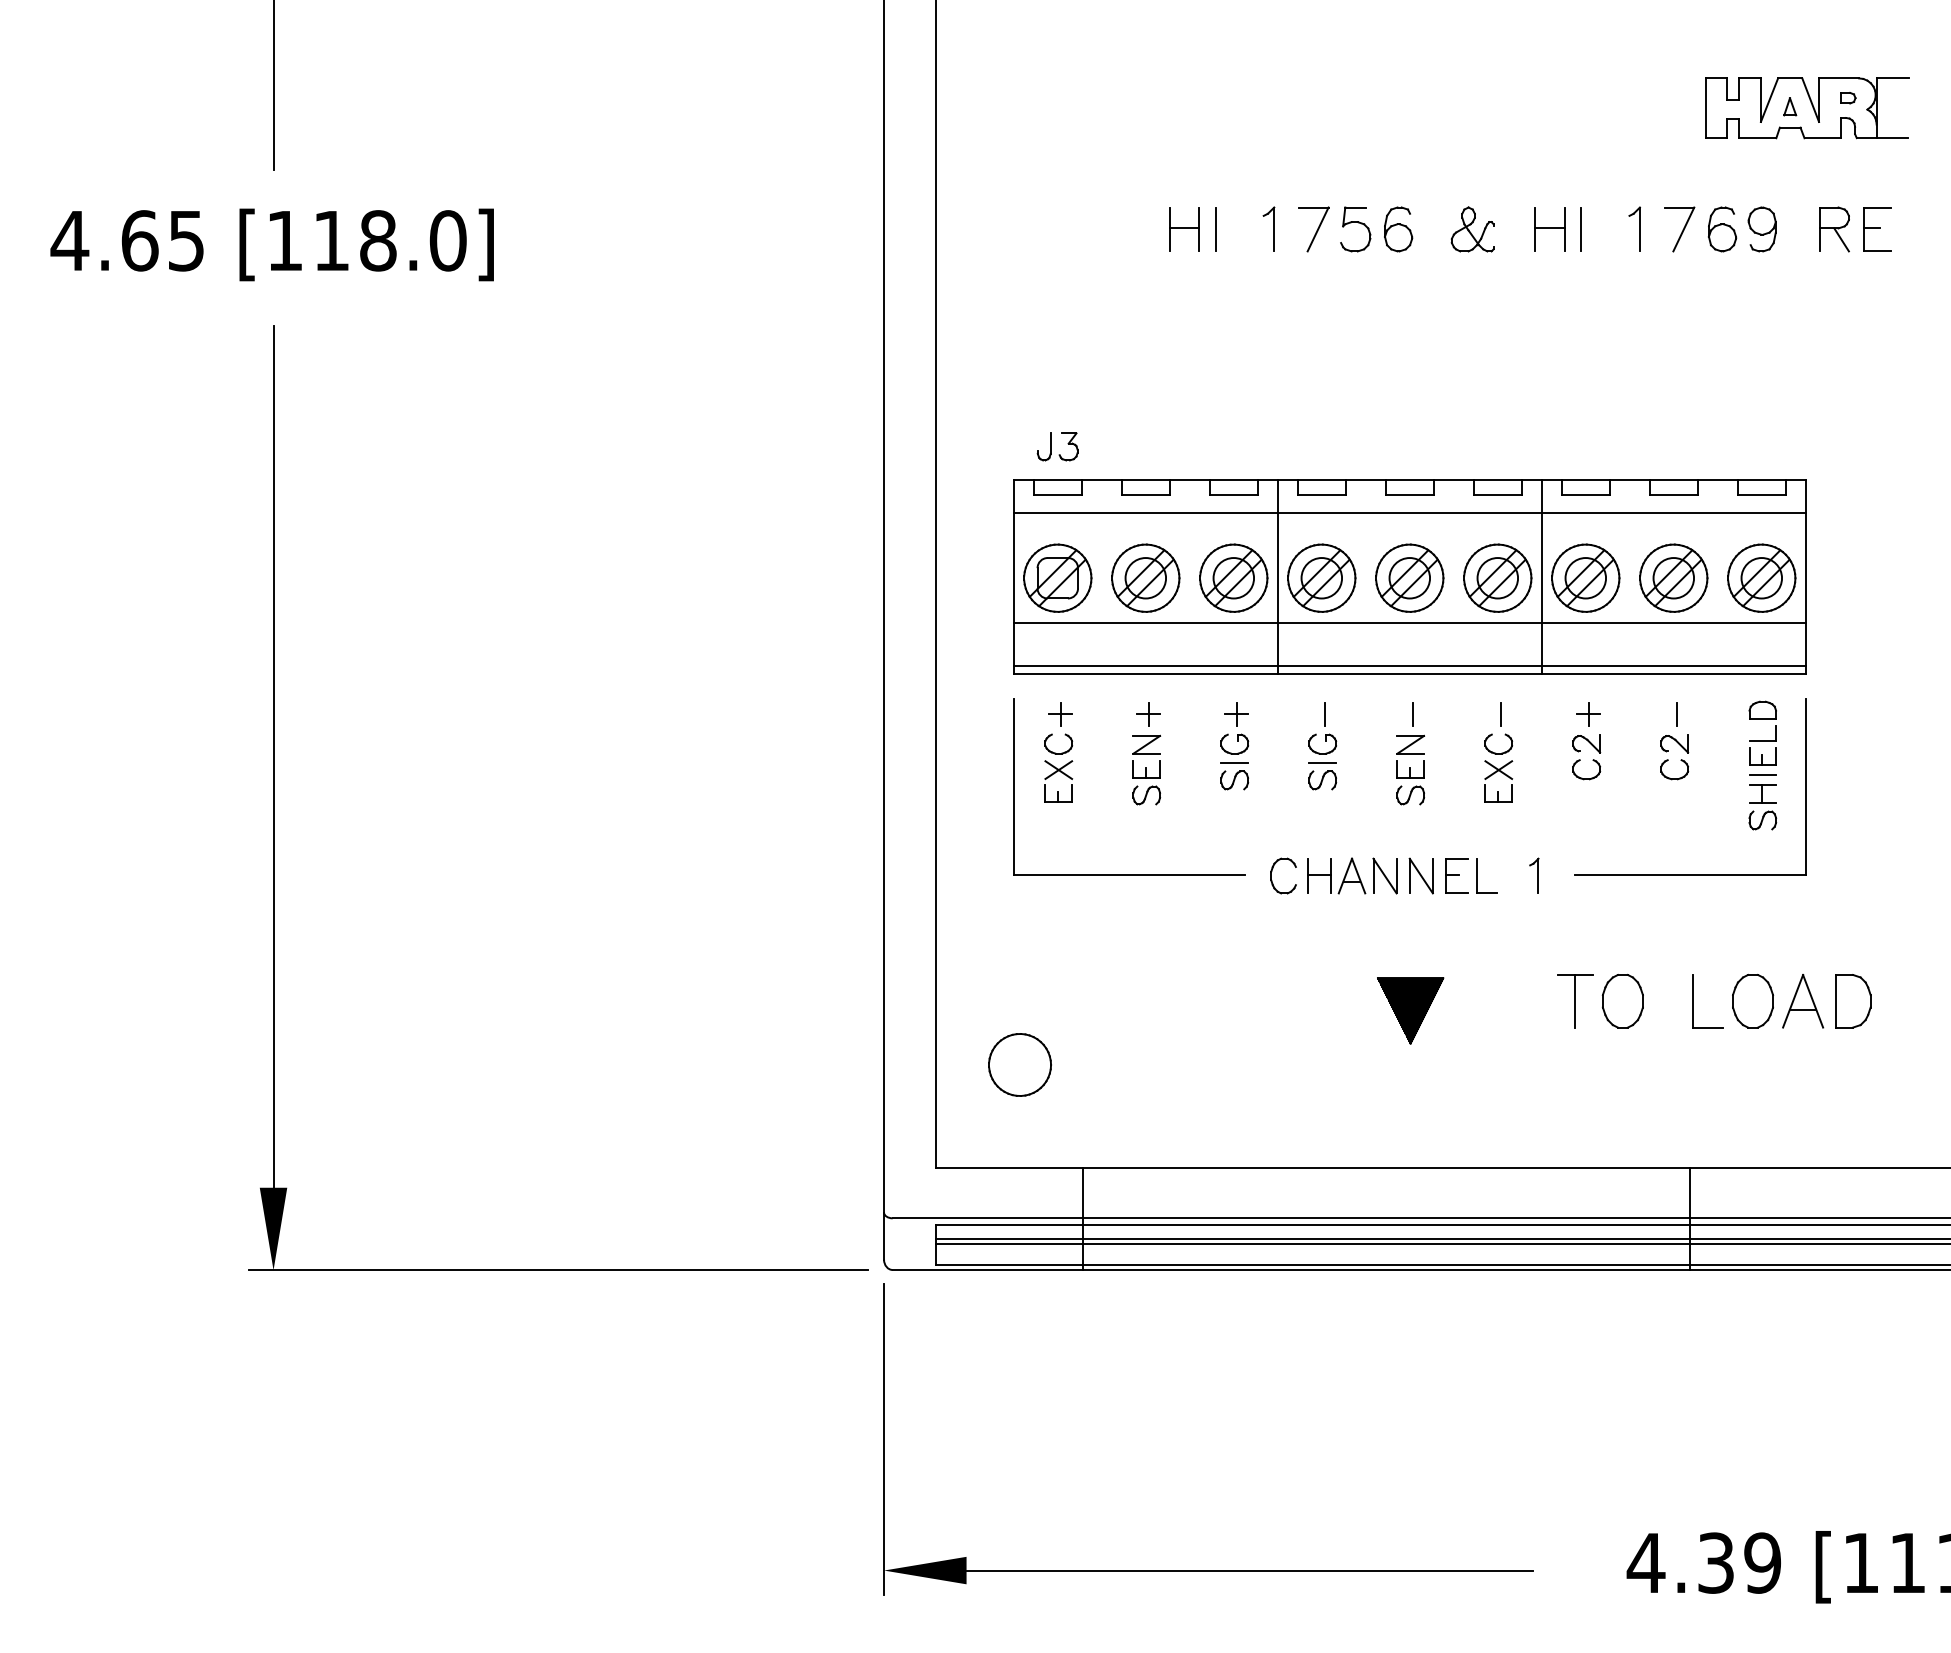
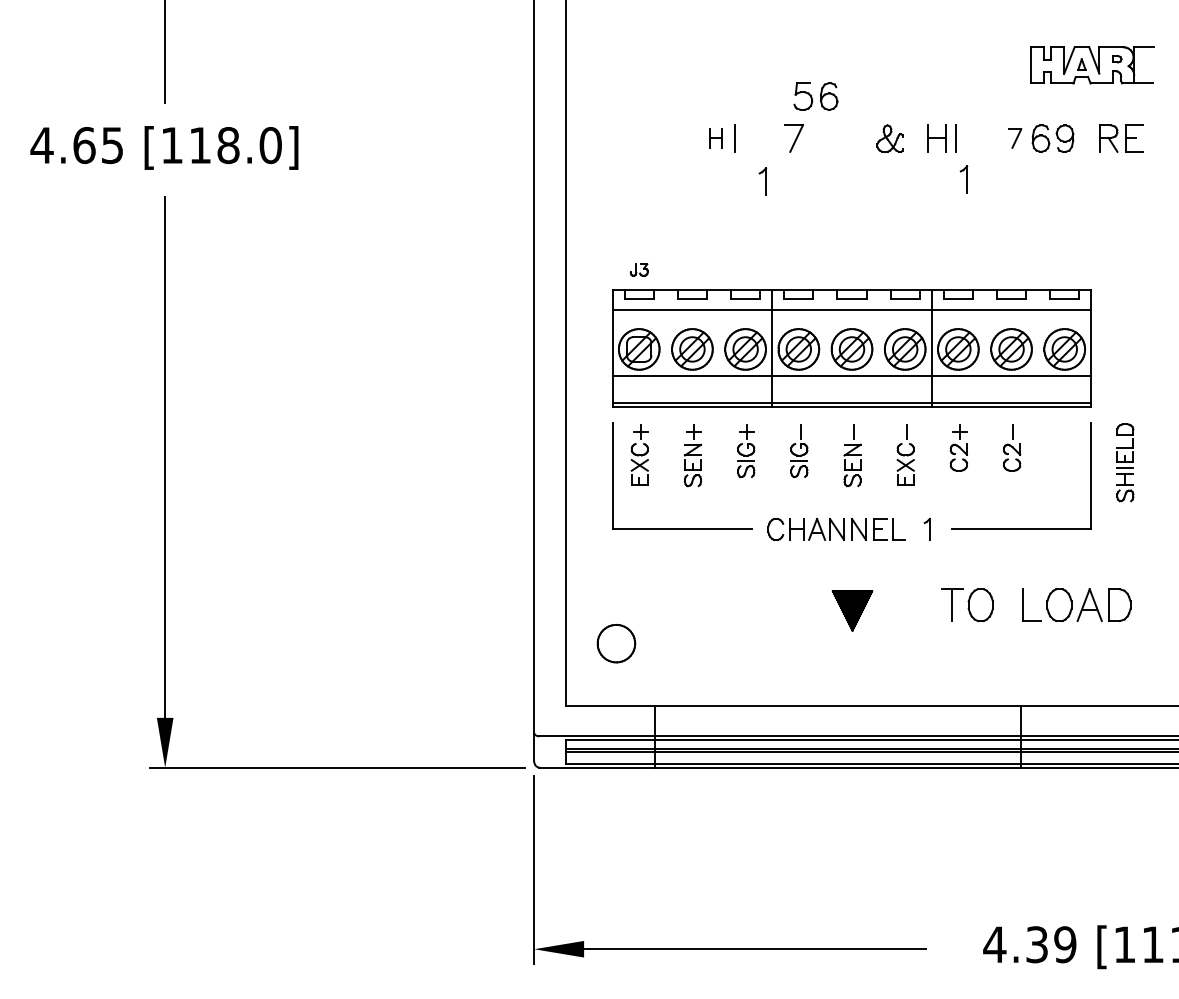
part: (1183, 229) -> (715, 138), size x0.7
part: (1268, 229) -> (762, 181), moved
part: (1375, 229) -> (815, 96), moved
part: (1633, 229) -> (963, 179), moved
part: (1678, 229) -> (1014, 138), size x0.7
part: (1058, 445) -> (639, 269), size x0.7
part: (1762, 765) -> (1125, 462), moved

